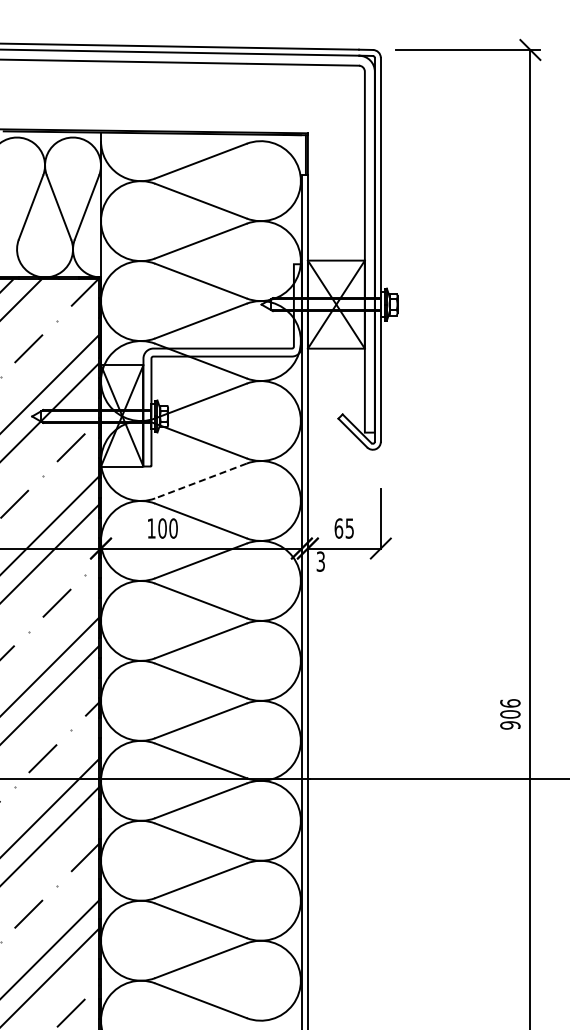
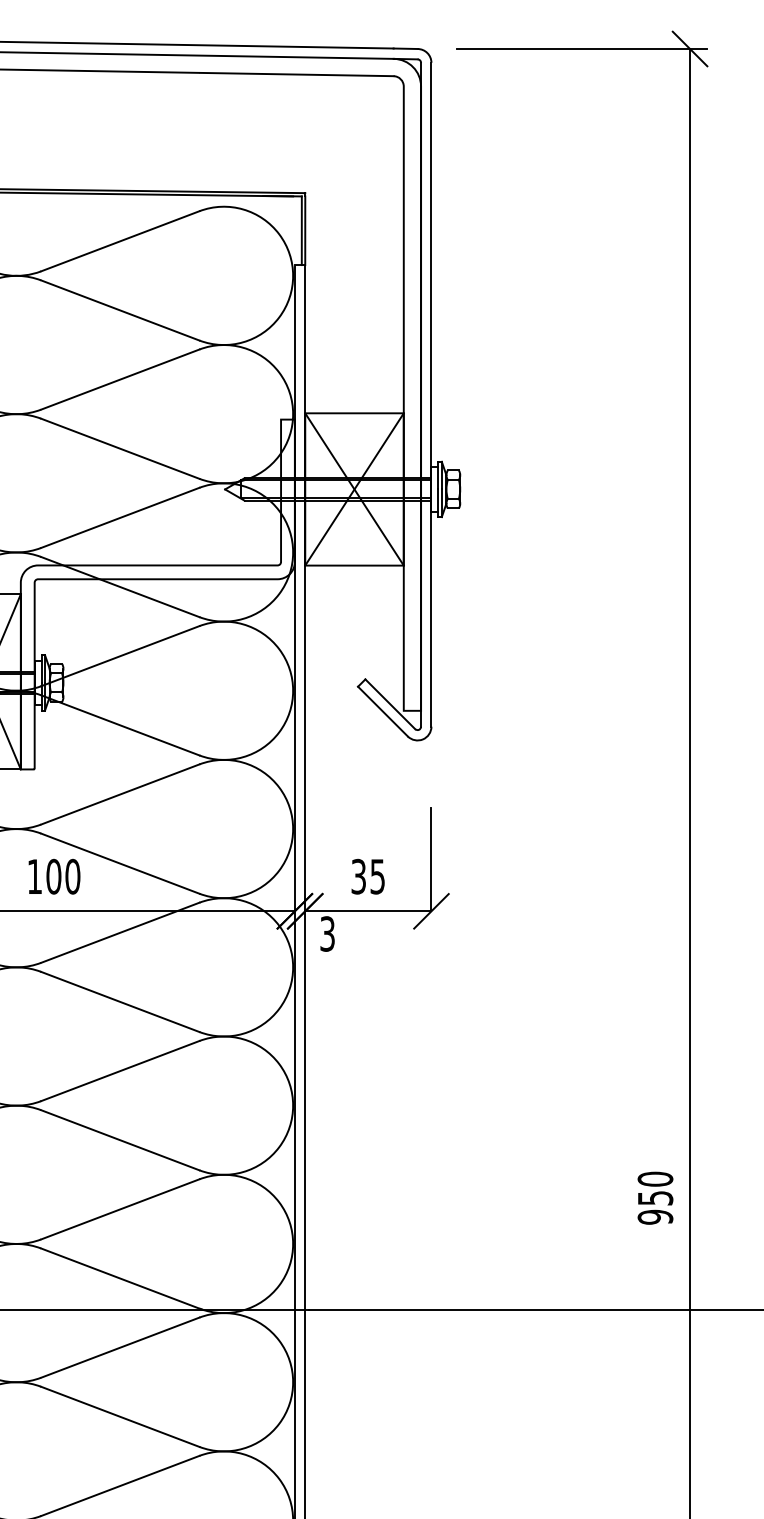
line: (200, 481) -> (119, 795), dashed -> solid
text: (338, 528) -> (358, 876), 65 -> 35
text: (510, 708) -> (655, 1187), 906 -> 950

